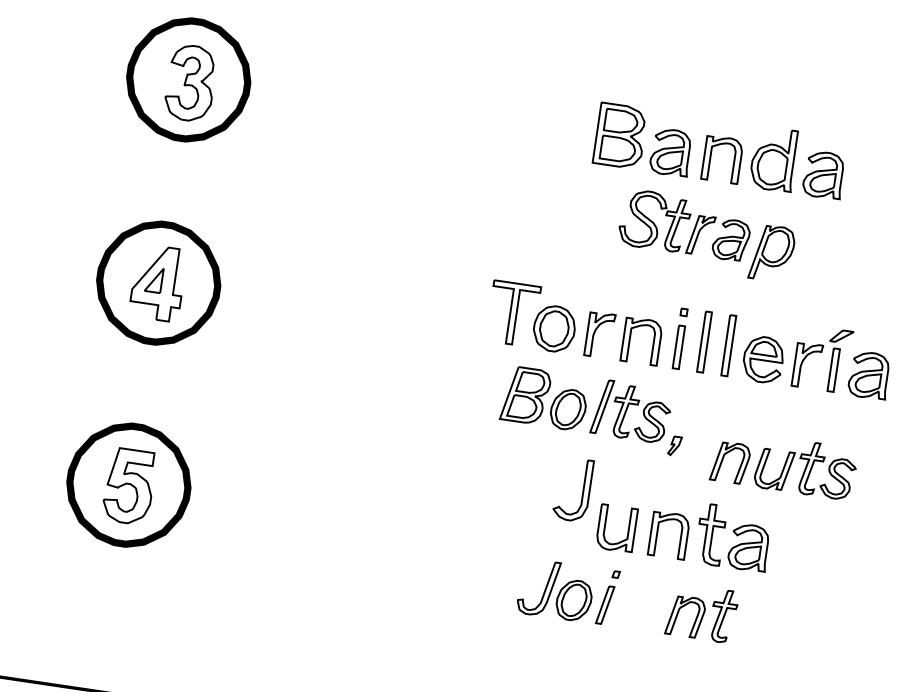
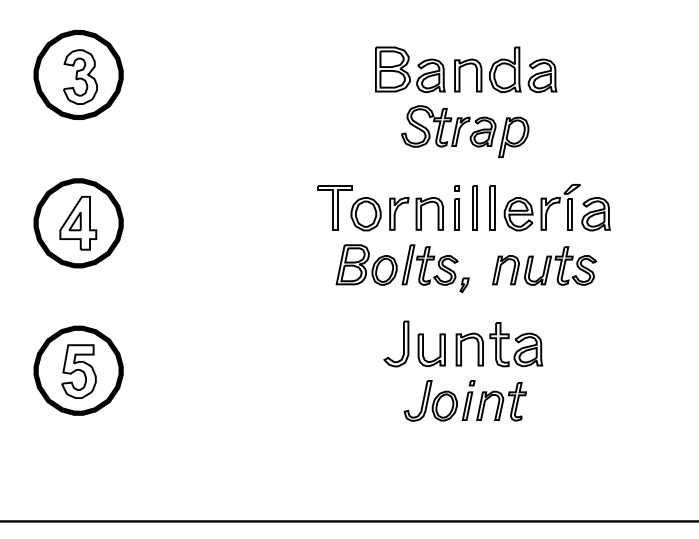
part: (784, 464) -> (544, 265), moved
part: (582, 490) -> (403, 343), moved
part: (567, 591) -> (439, 400), moved

